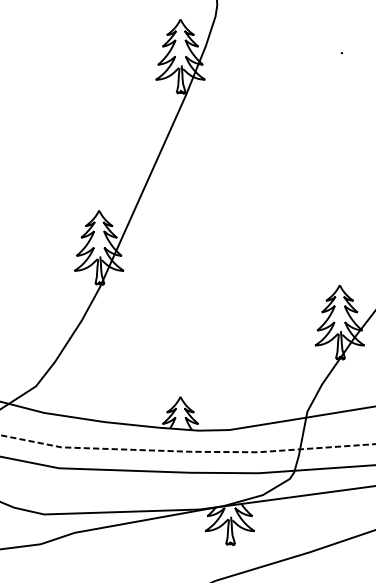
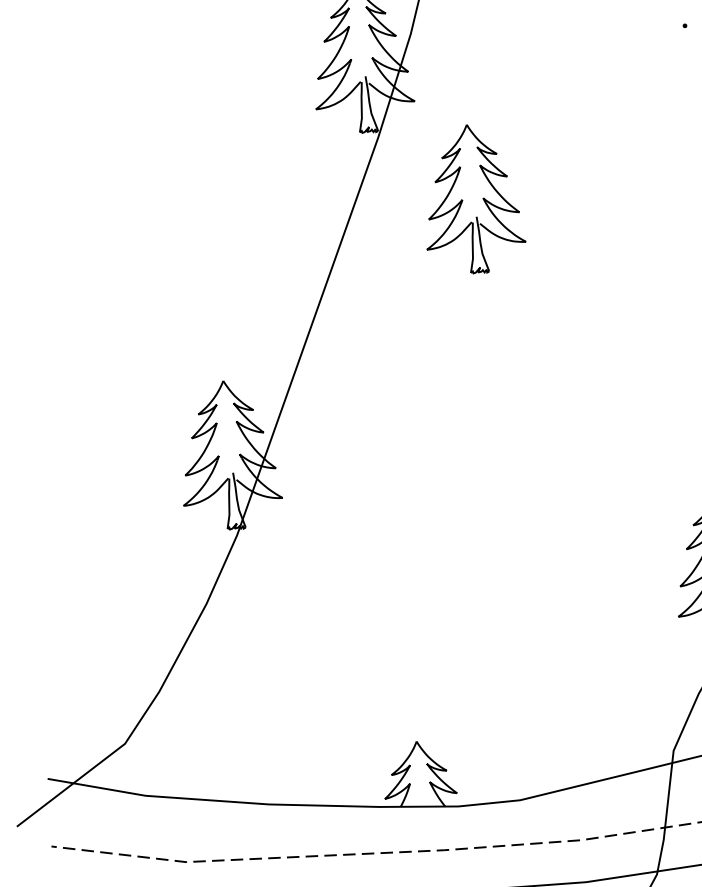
part: (229, 130) -> (471, 199), added

